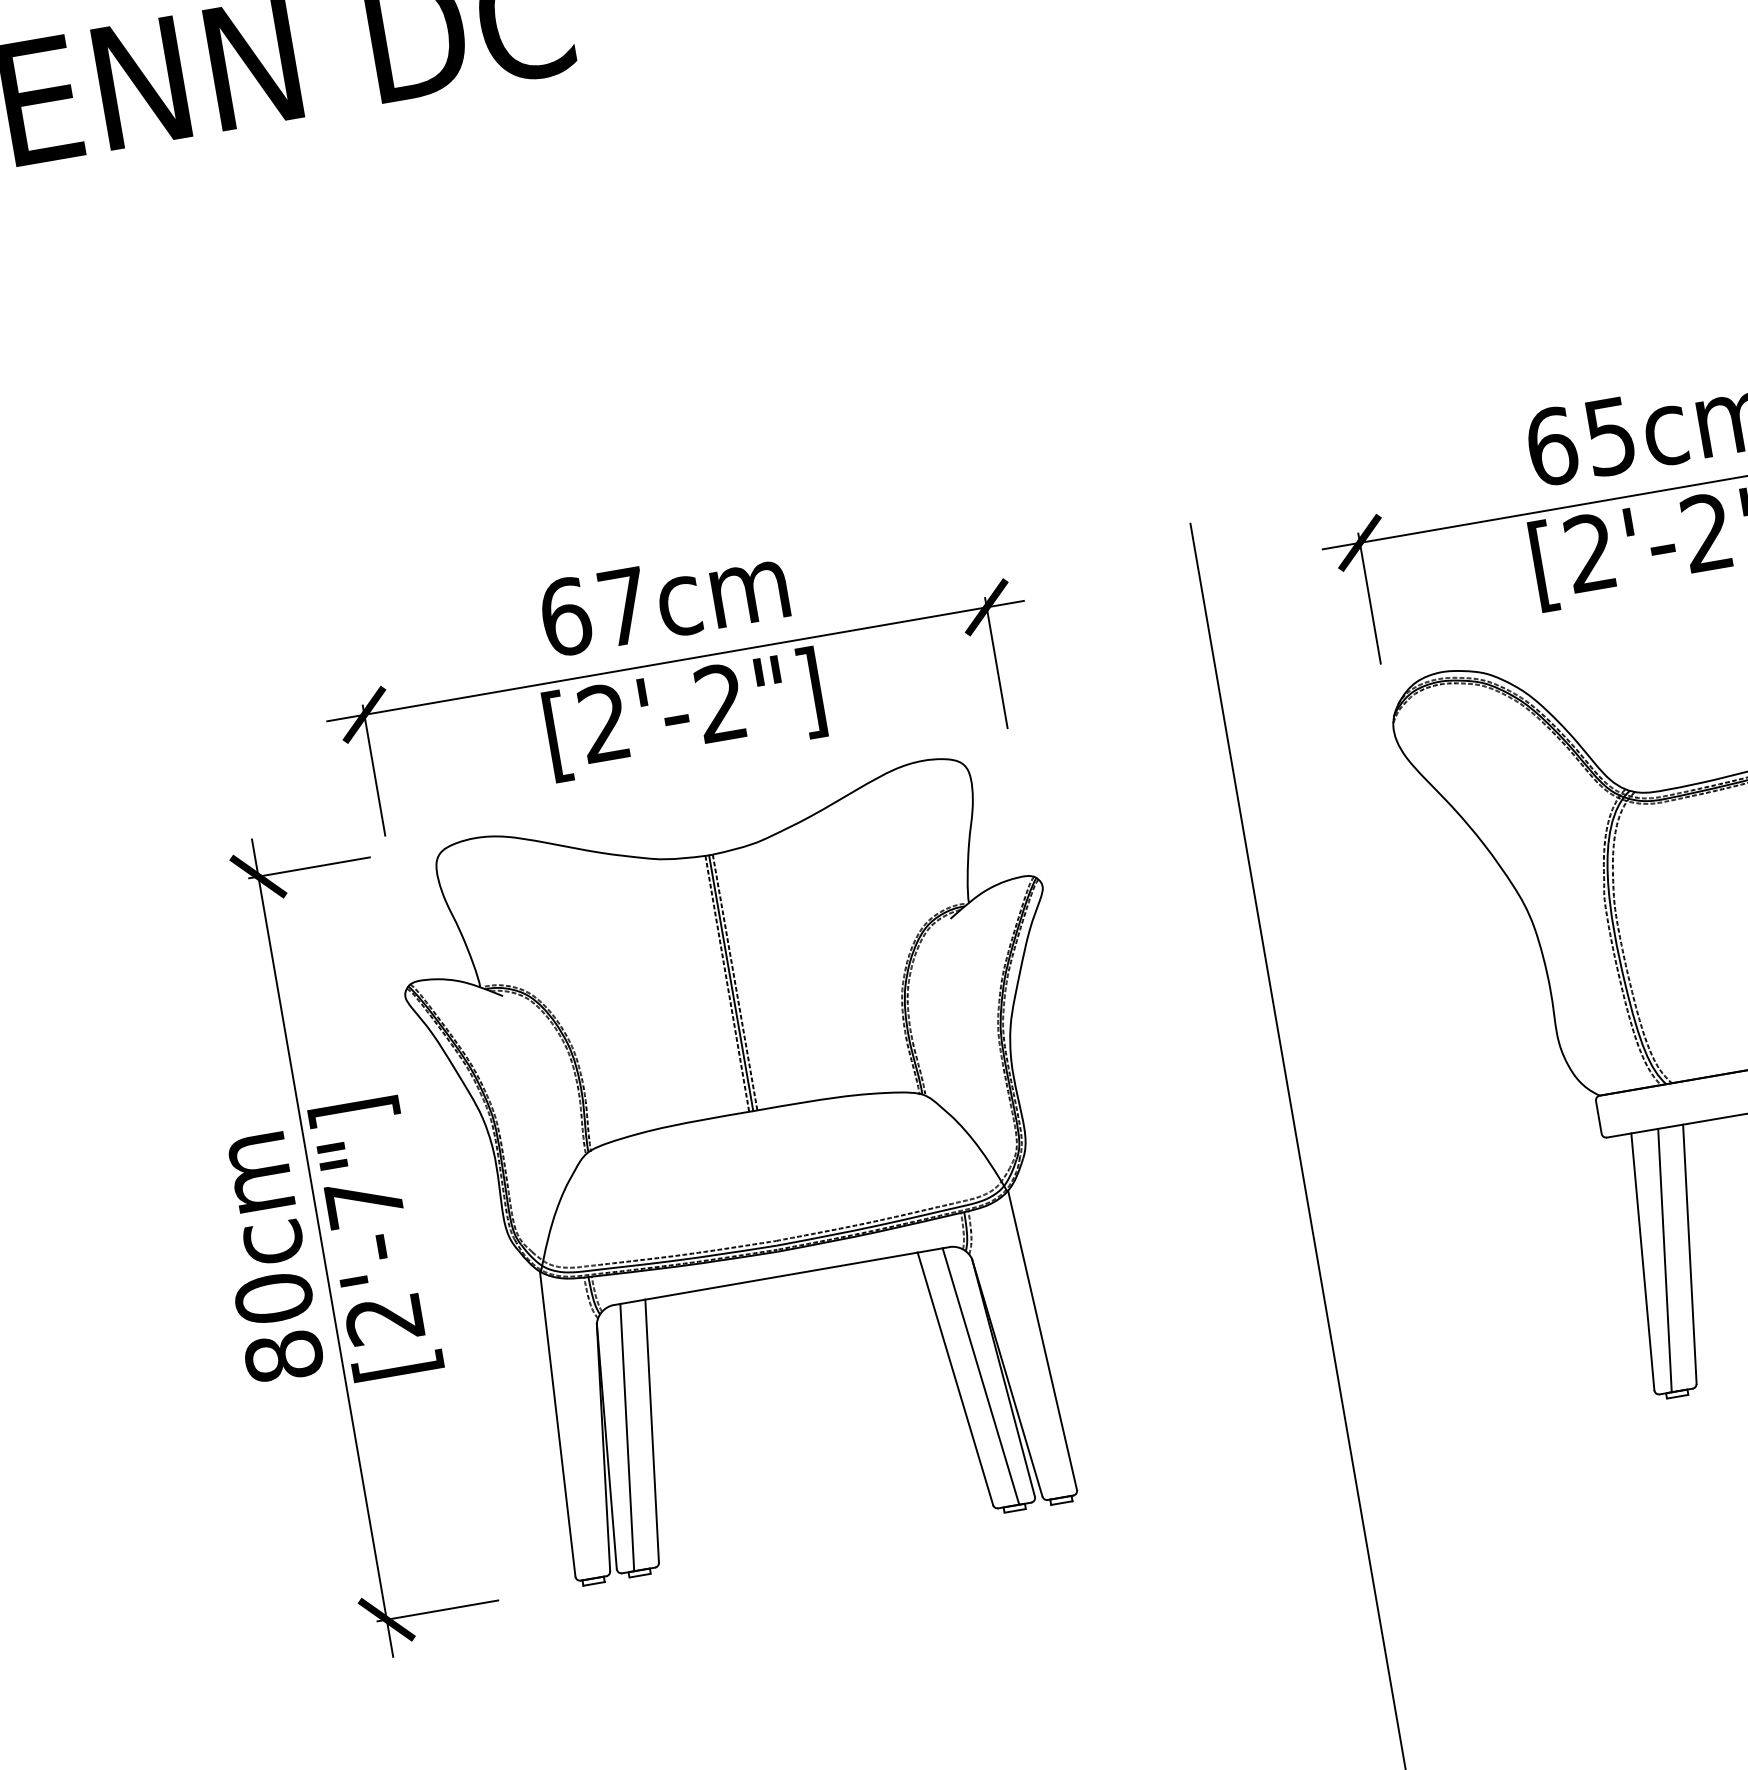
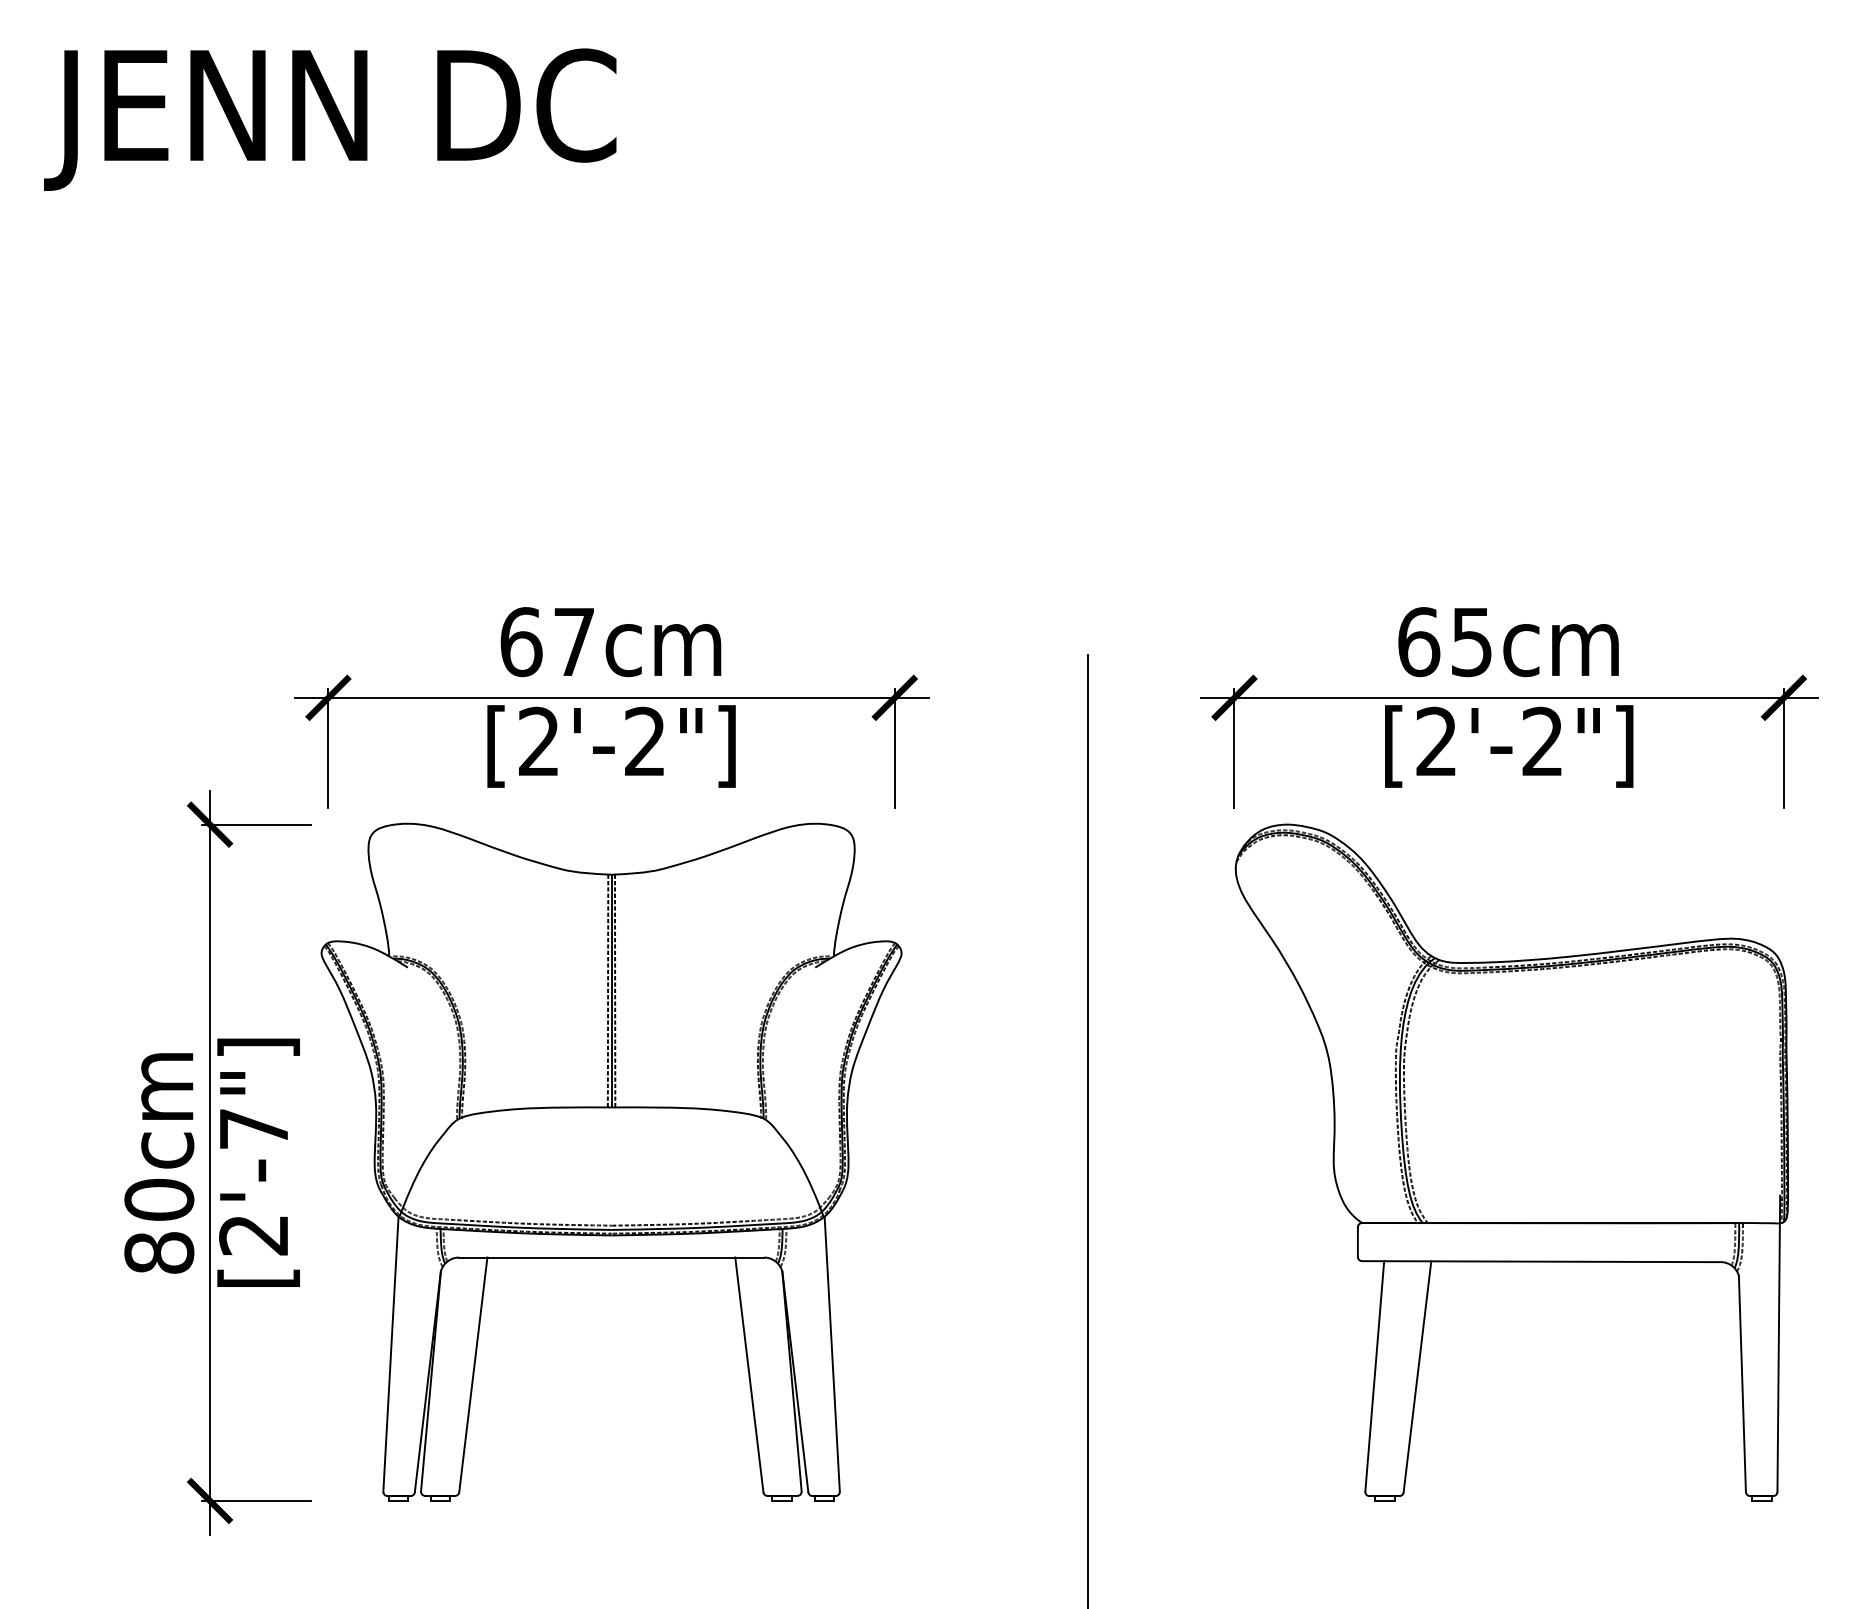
line: (1664, 1260) -> (1394, 1378), removed
line: (981, 1376) -> (772, 1376), removed
line: (627, 1437) -> (450, 1376), removed

